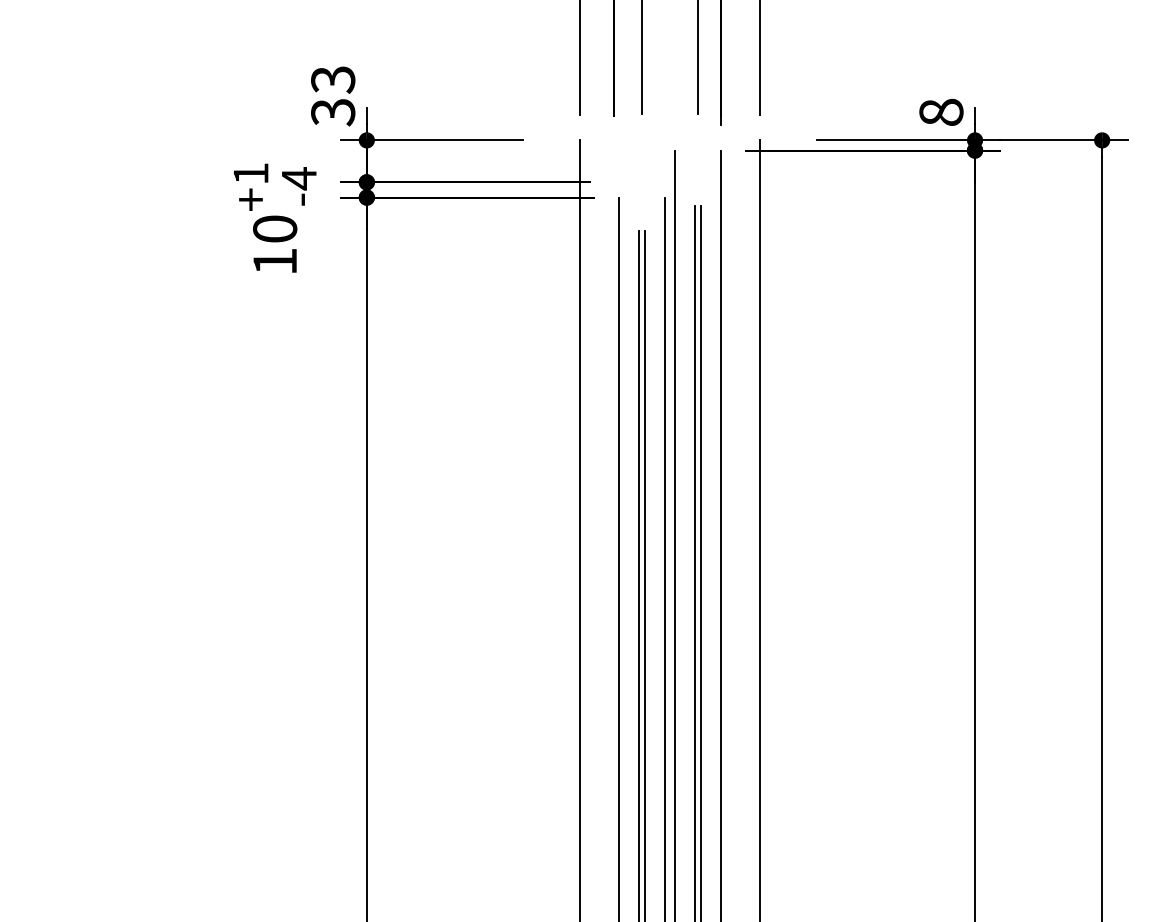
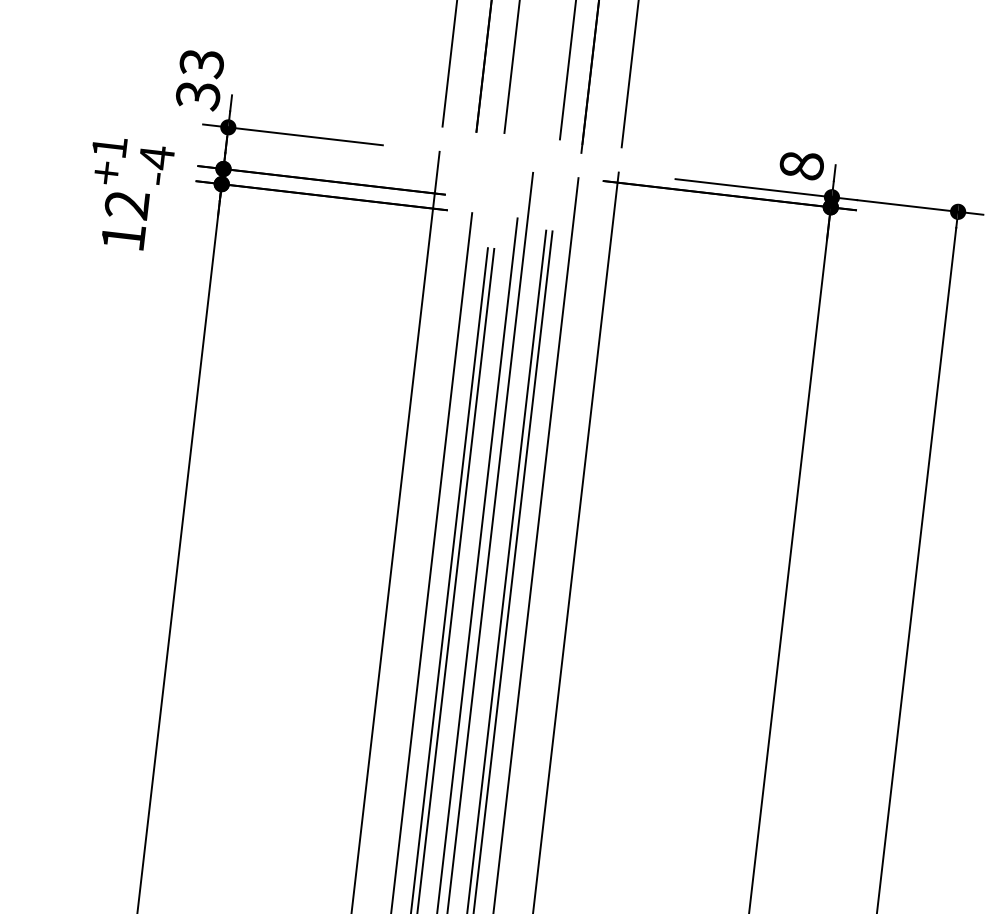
text: (275, 228) -> (127, 204), 10 -> 12

